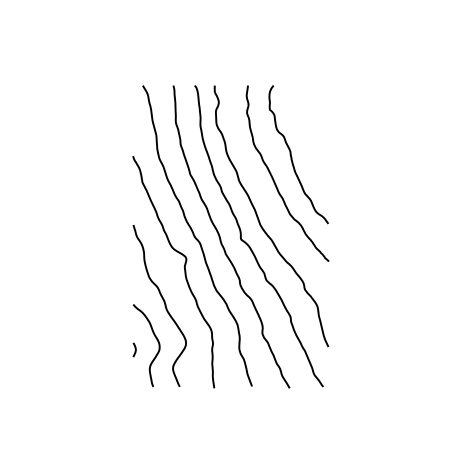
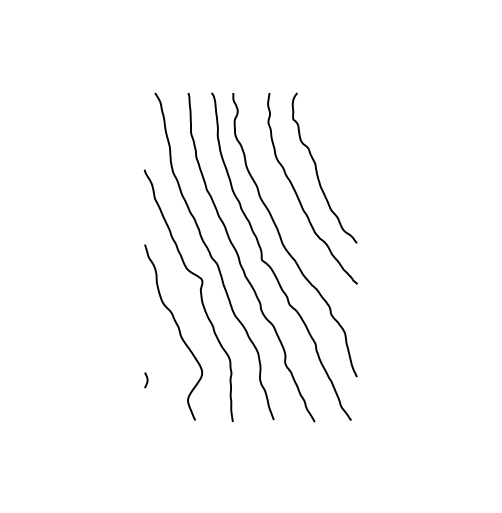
curve: (155, 338) -> (168, 367), removed

